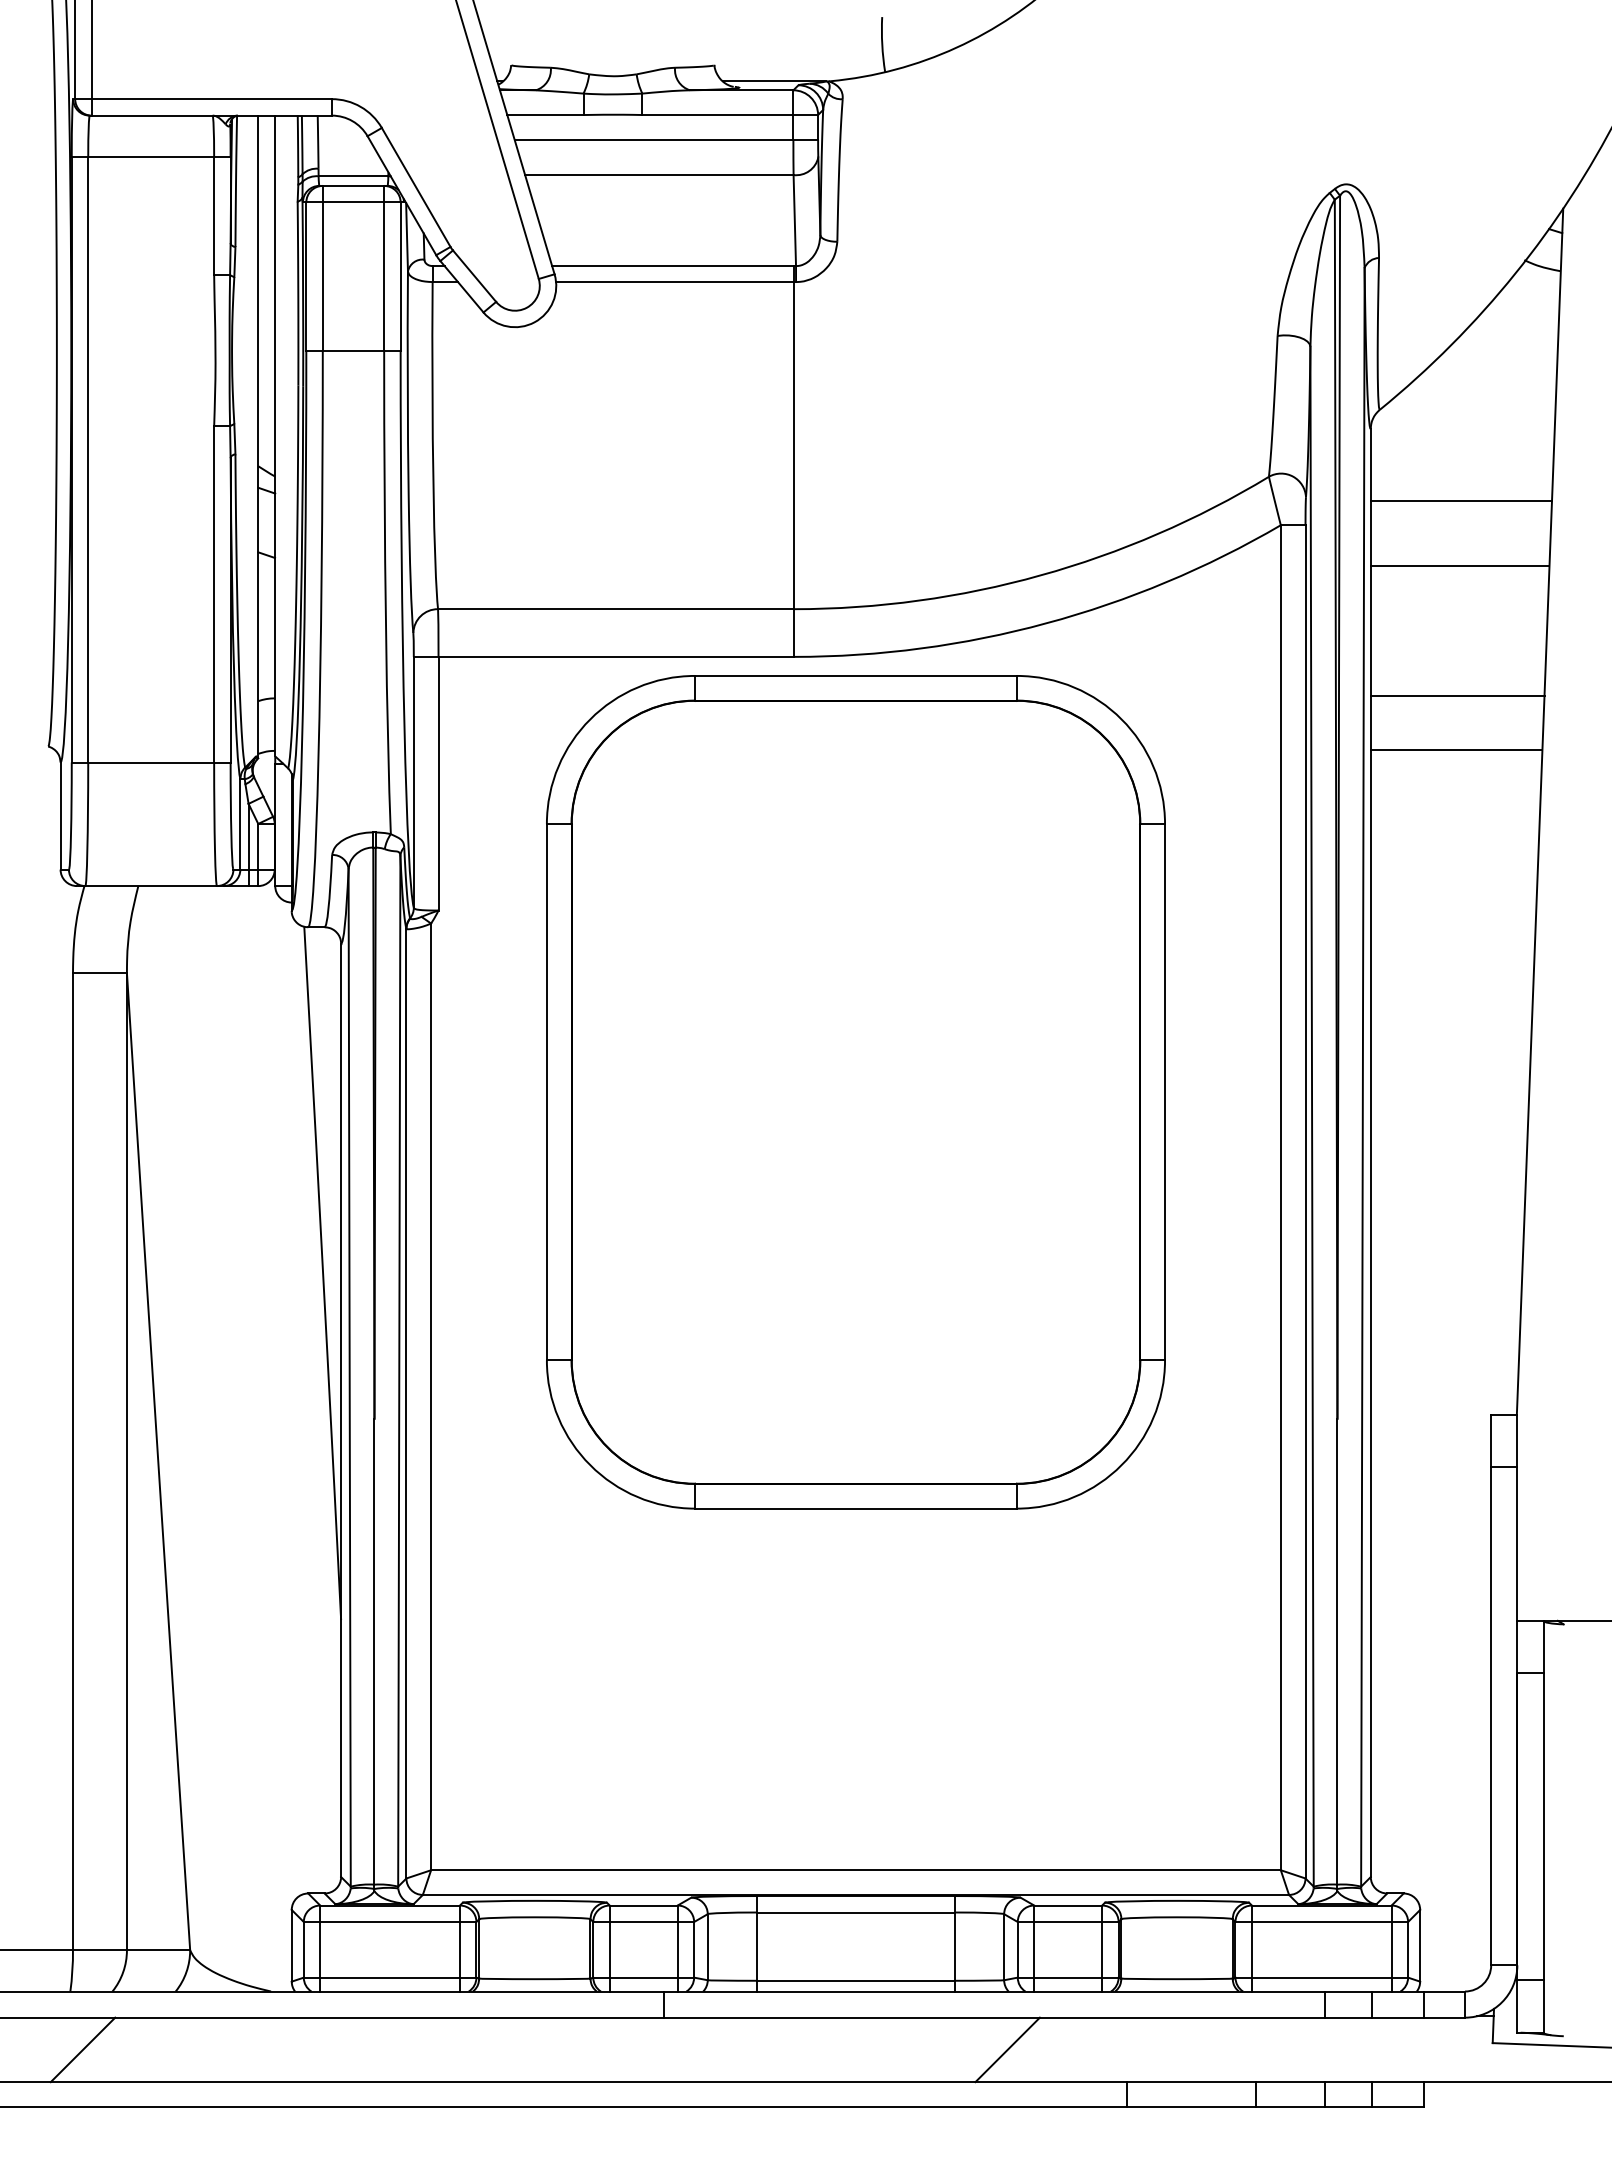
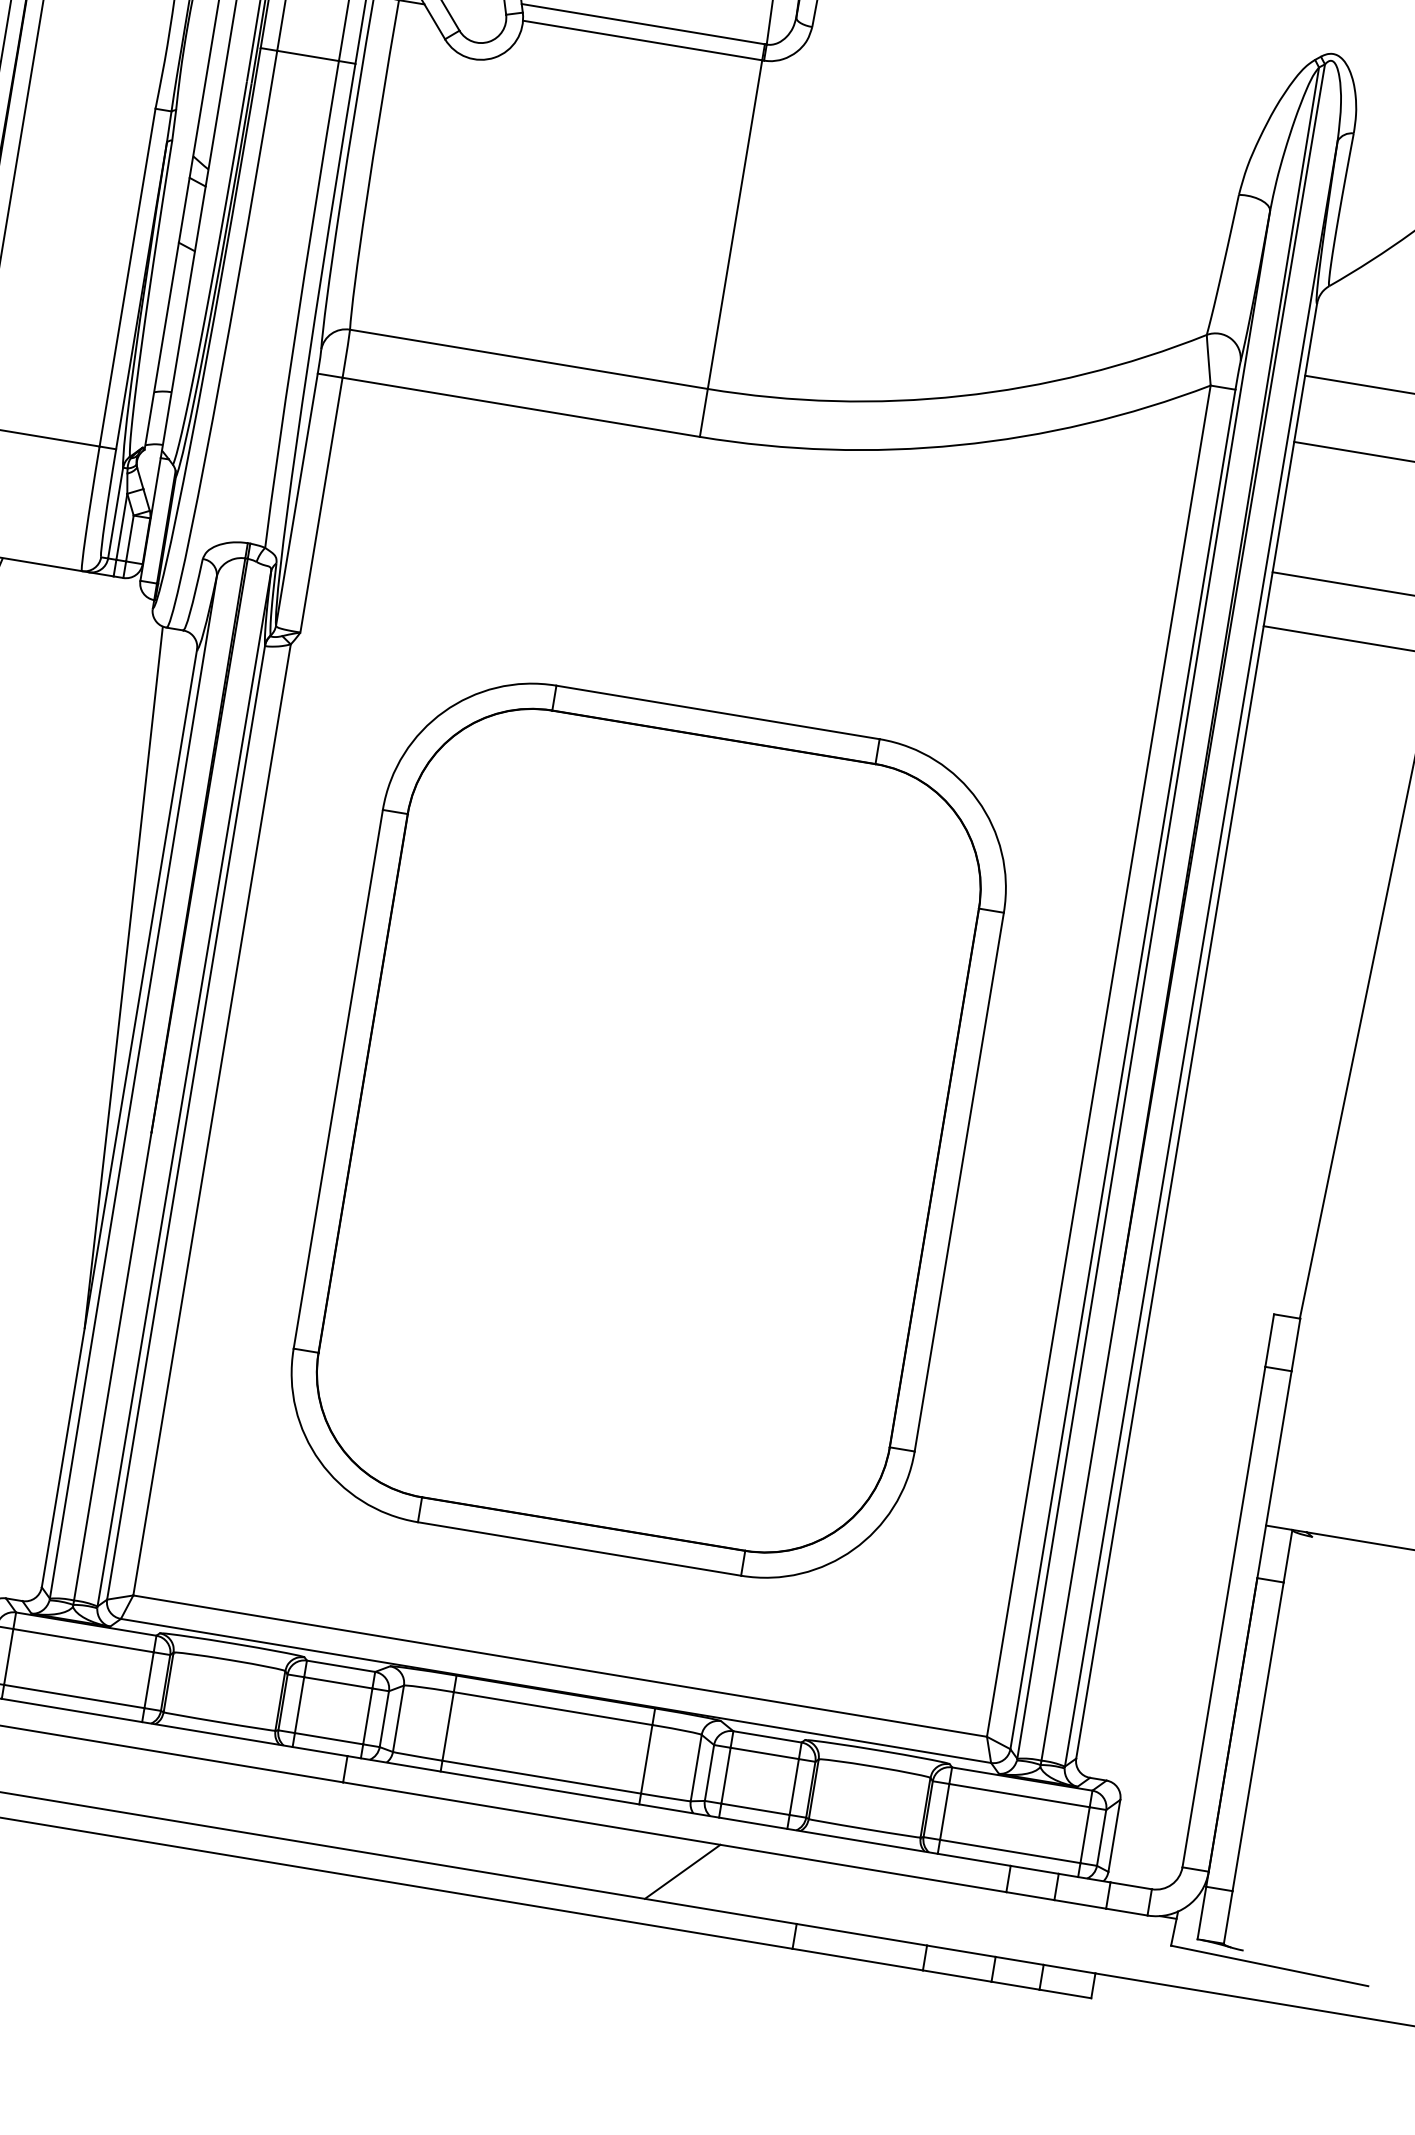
part: (855, 1092) -> (648, 1130), moved

